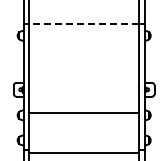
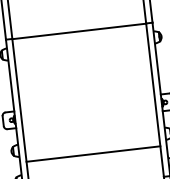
line: (83, 23) -> (78, 31), dashed -> solid
line: (84, 113) -> (93, 154), moved

